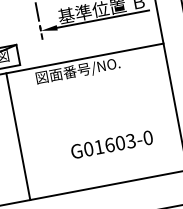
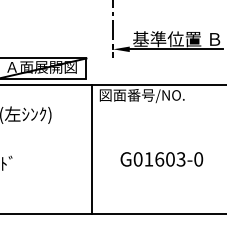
line: (18, 136) -> (92, 148), moved
text: (111, 144) -> (161, 159), moved

